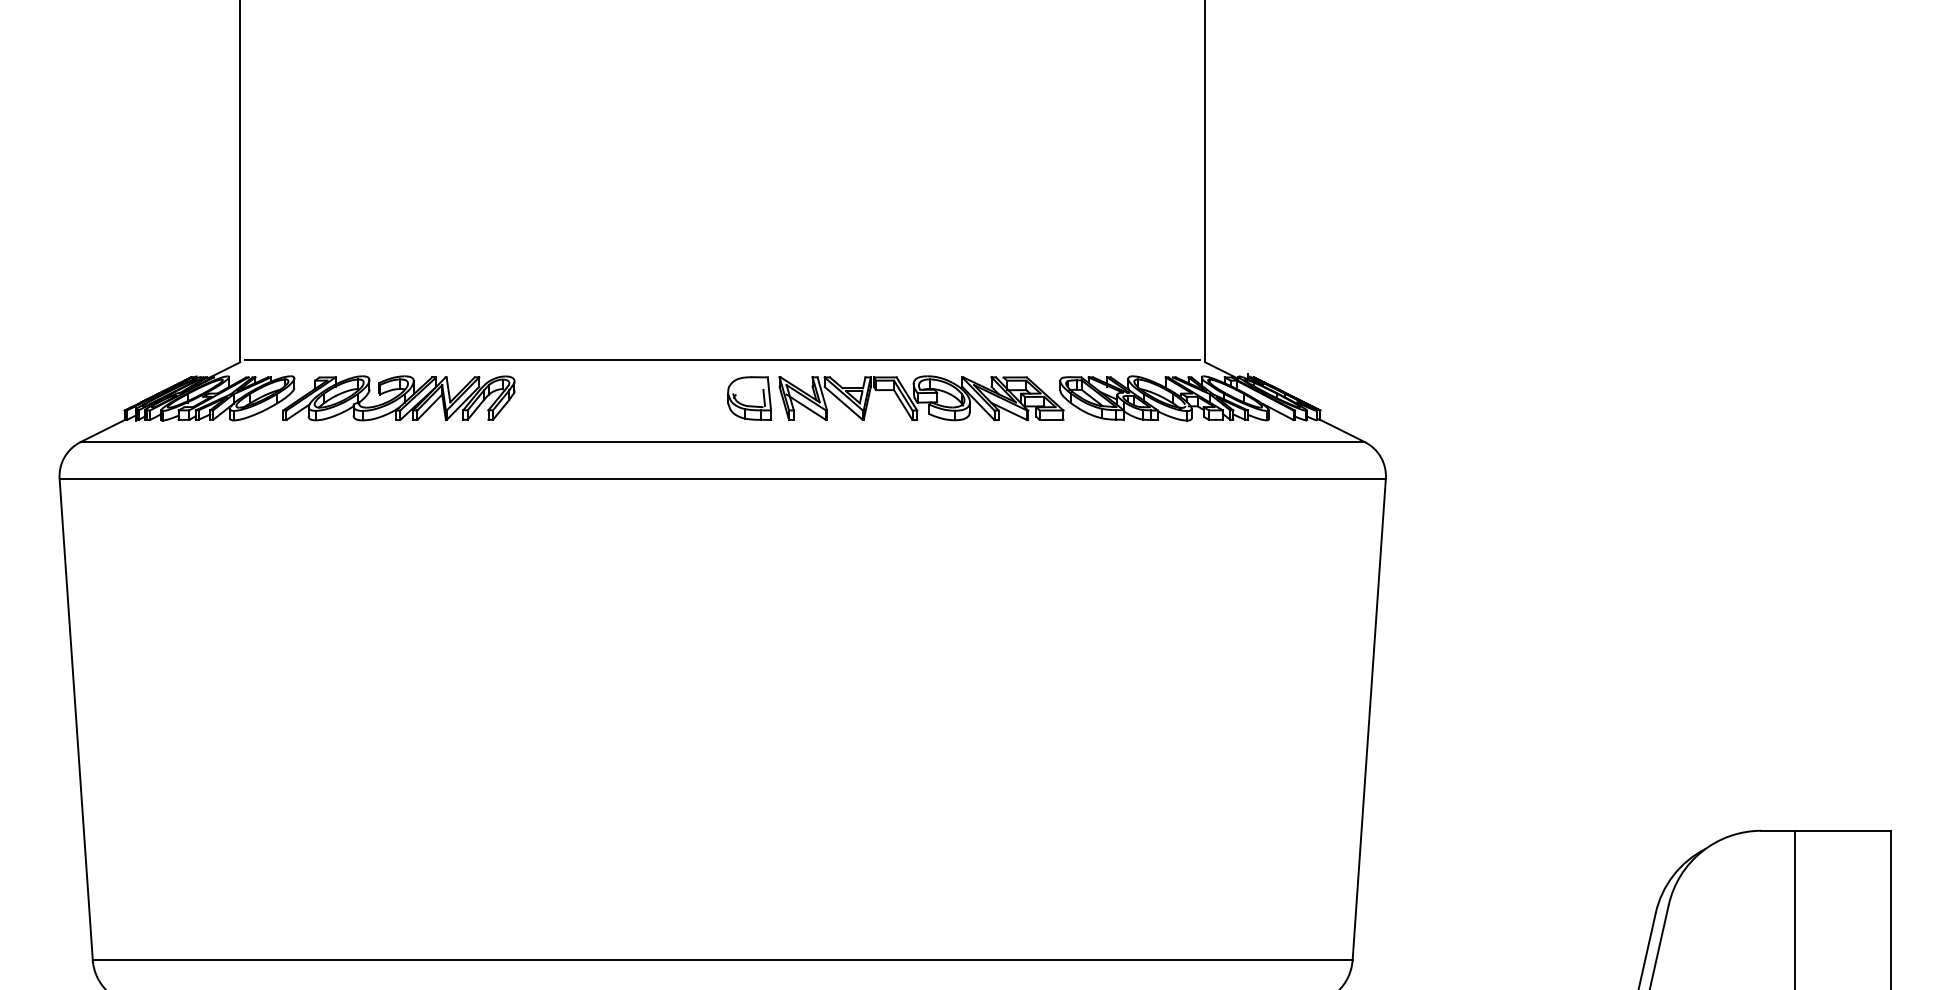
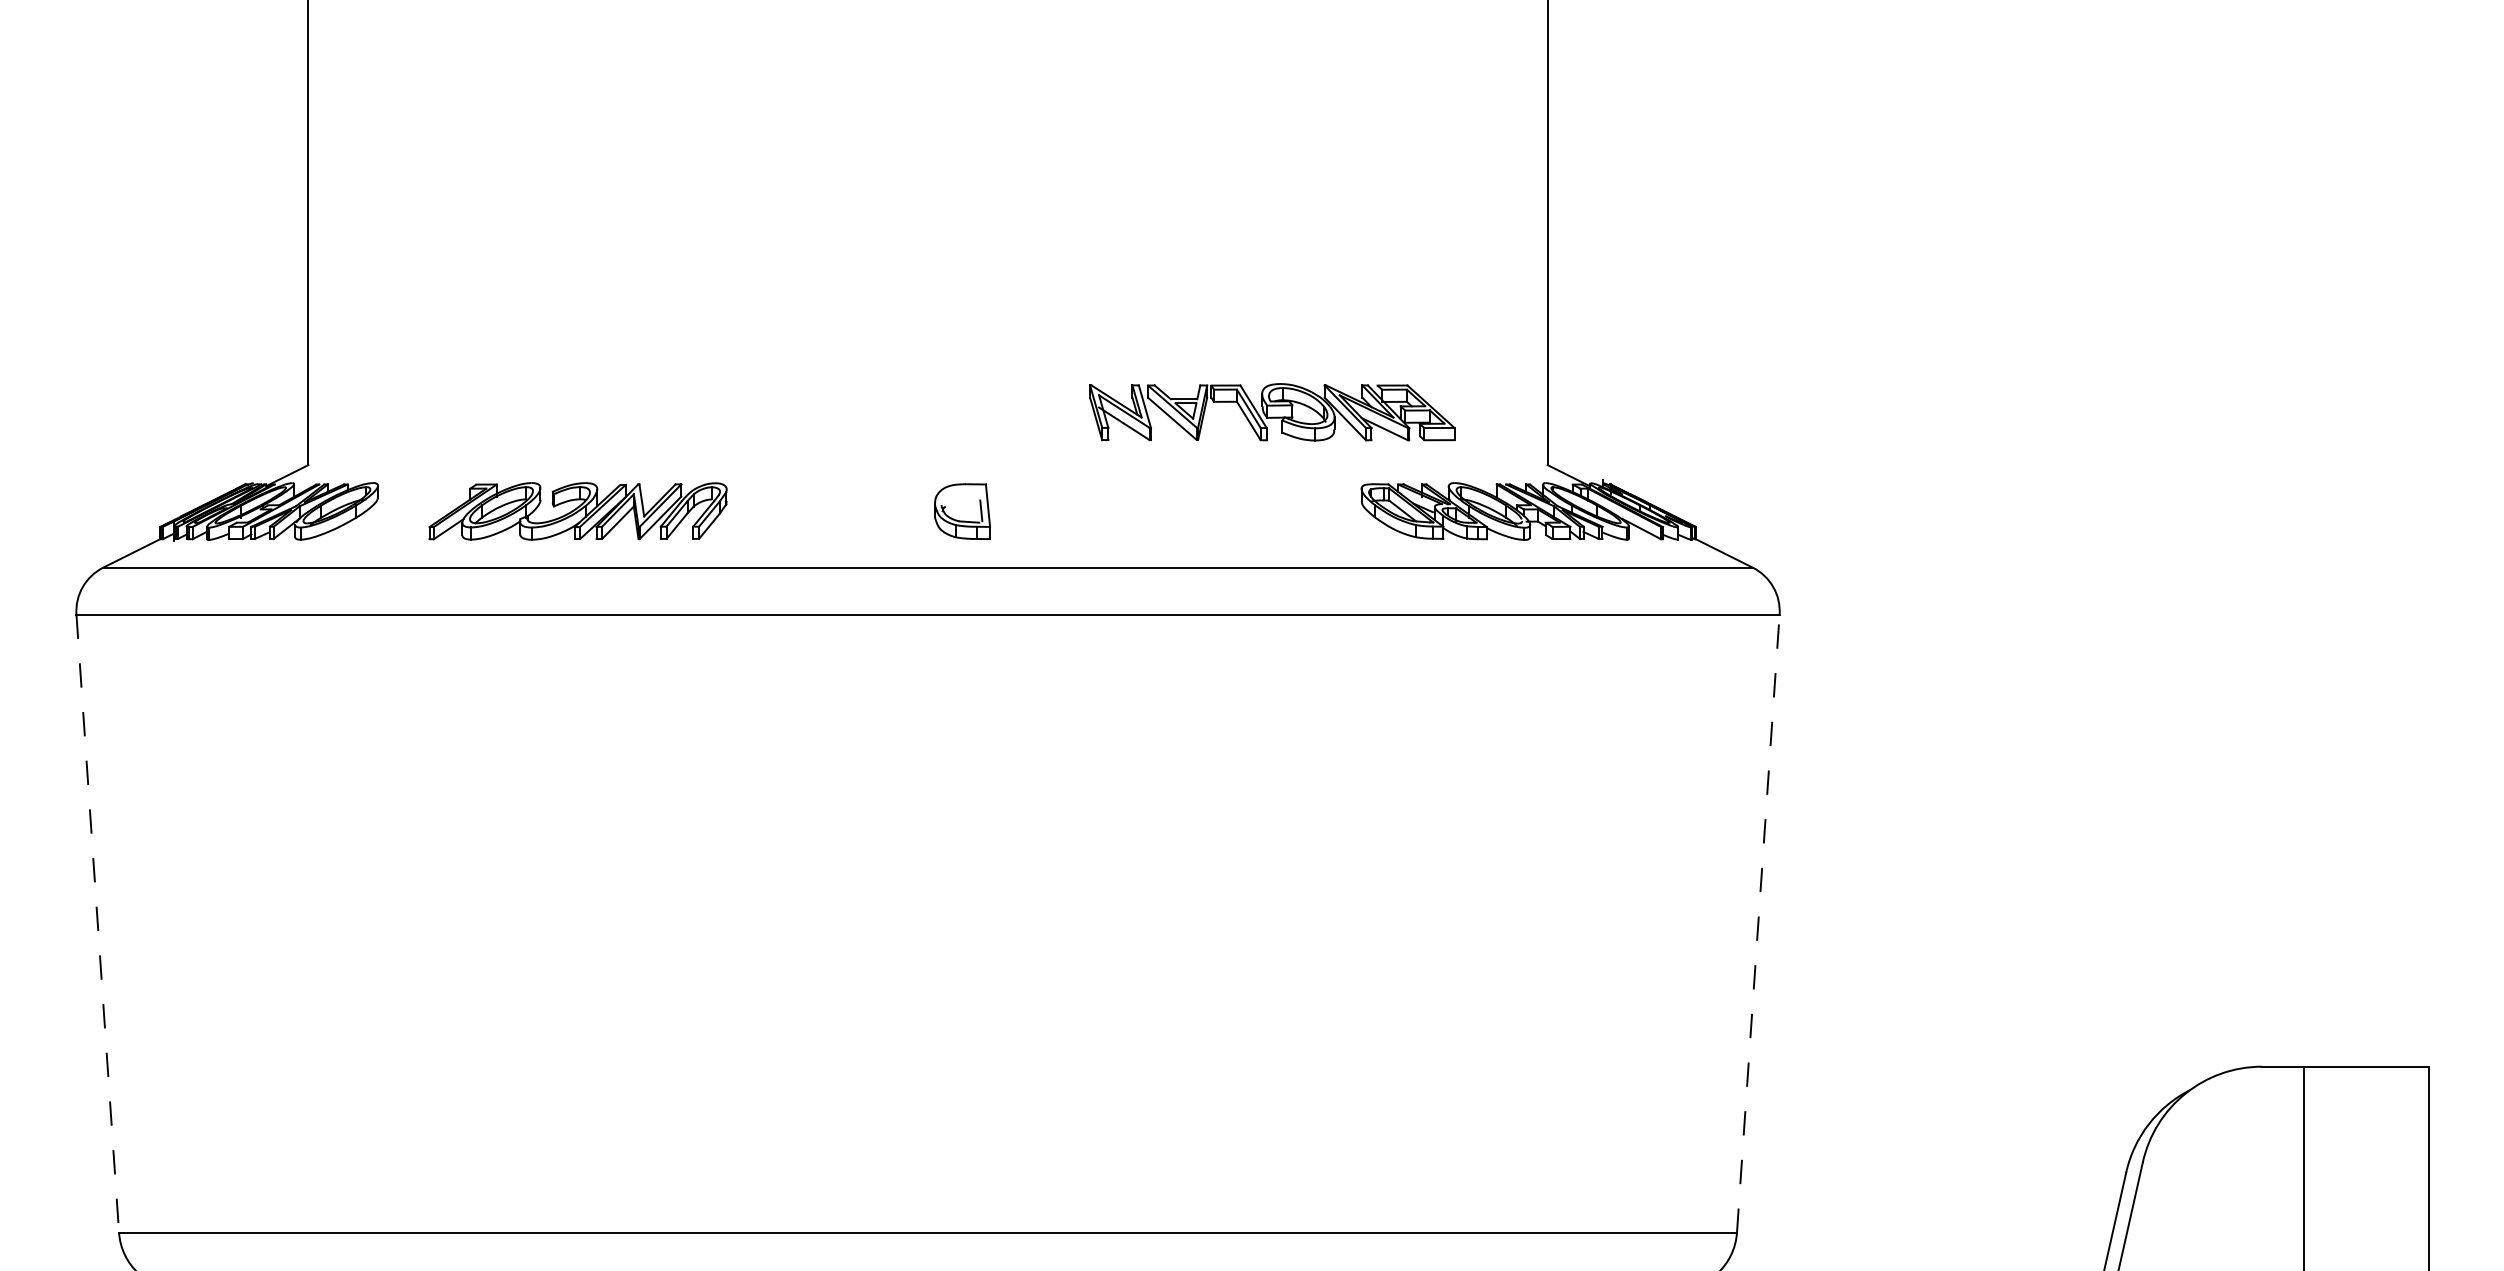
line: (722, 360) -> (927, 462), removed
part: (398, 398) -> (577, 511), moved
part: (921, 398) -> (1272, 412), moved
line: (75, 719) -> (97, 923), solid -> dashed
line: (1369, 719) -> (1758, 923), solid -> dashed

